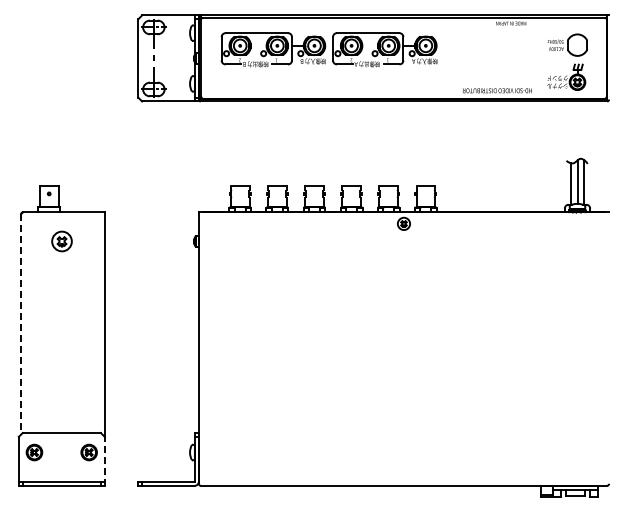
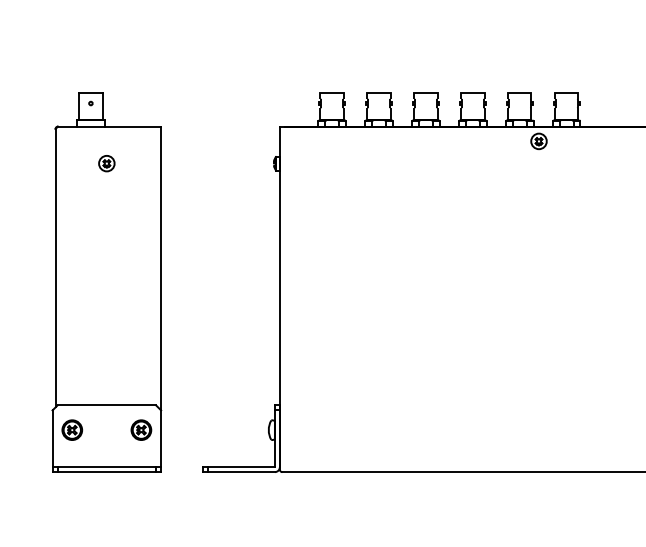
part: (61, 241) -> (106, 163), size x0.62
line: (21, 324) -> (55, 268), dashed -> solid
line: (104, 460) -> (160, 440), dashed -> solid

